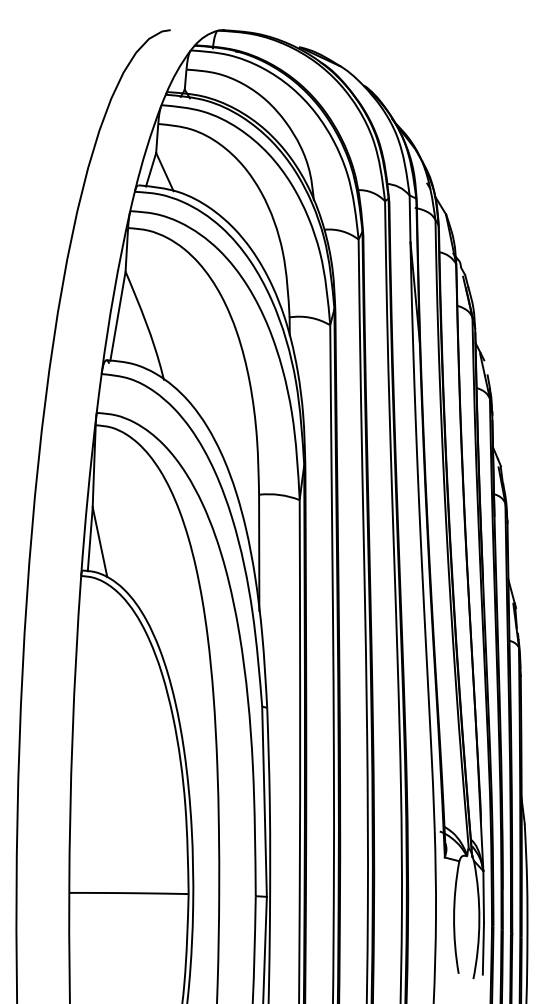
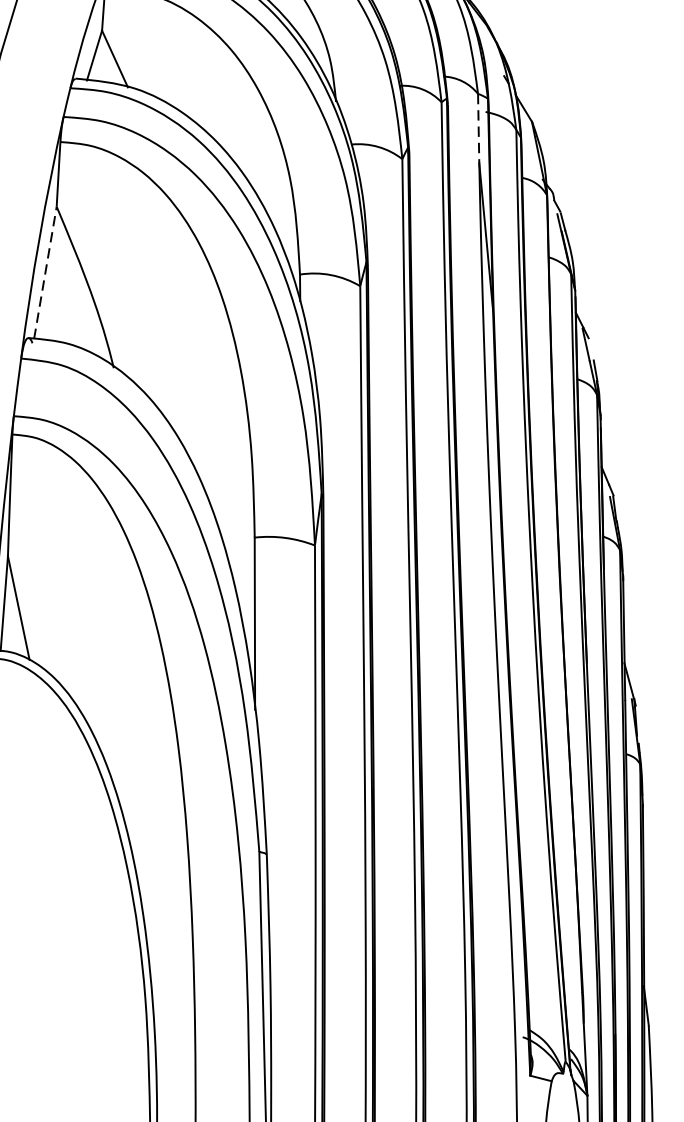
line: (410, 219) -> (479, 129), solid -> dashed
line: (118, 315) -> (46, 271), solid -> dashed

